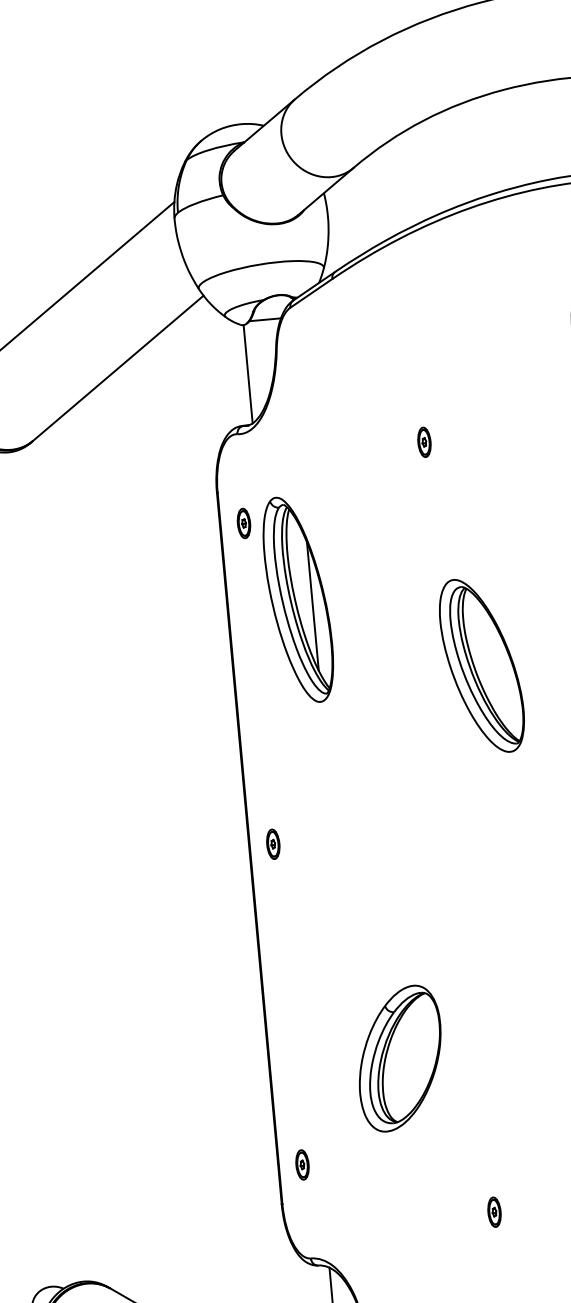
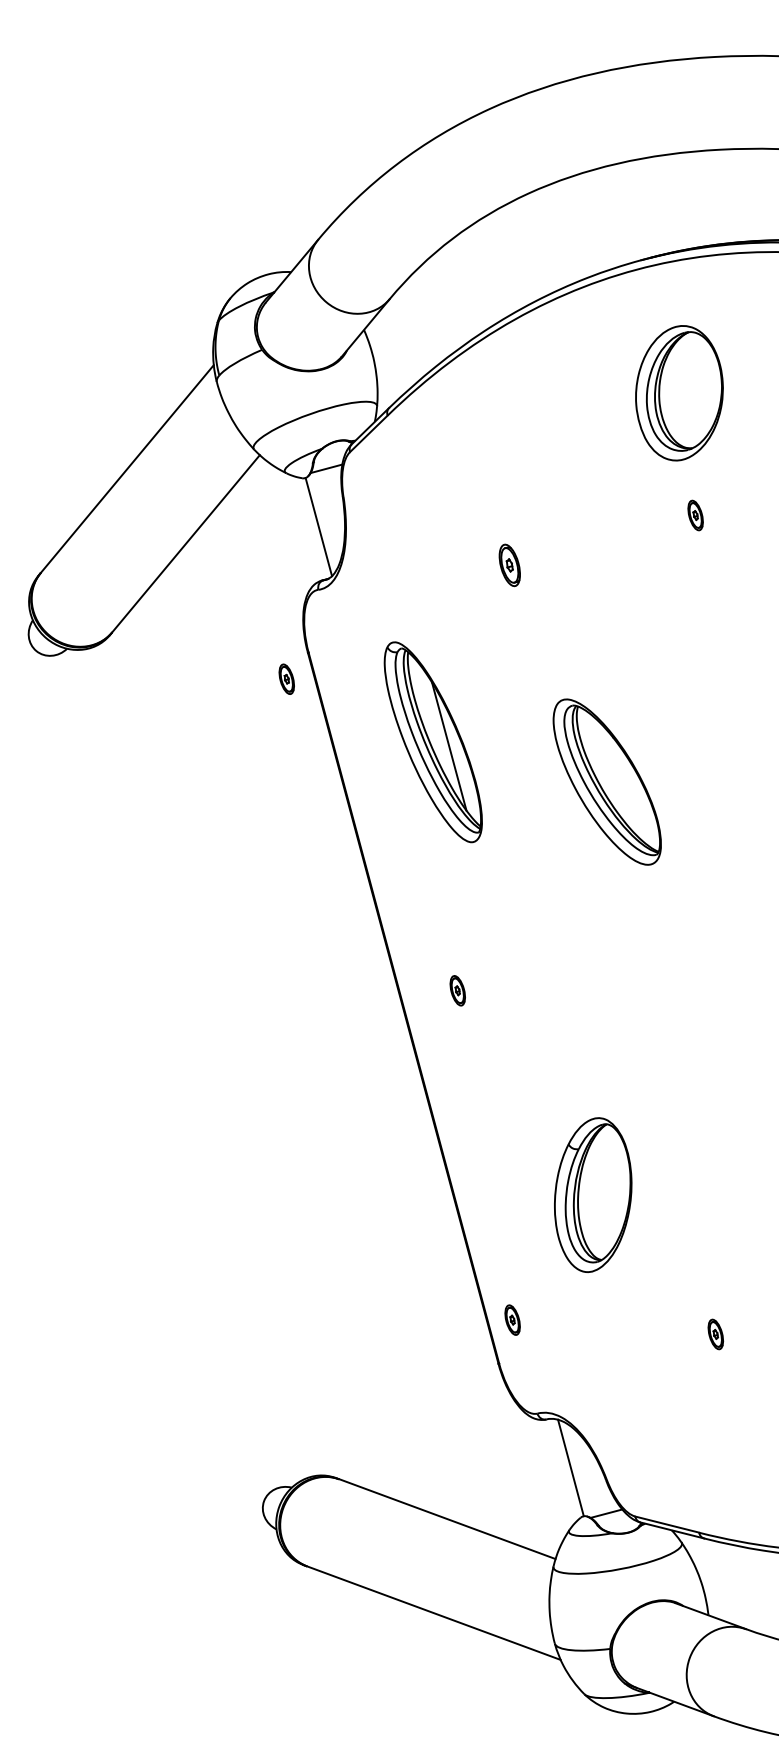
part: (424, 441) -> (509, 564), size x1.4
part: (243, 522) -> (286, 678), moved
part: (297, 599) -> (432, 742), moved
part: (273, 843) -> (457, 990), moved

